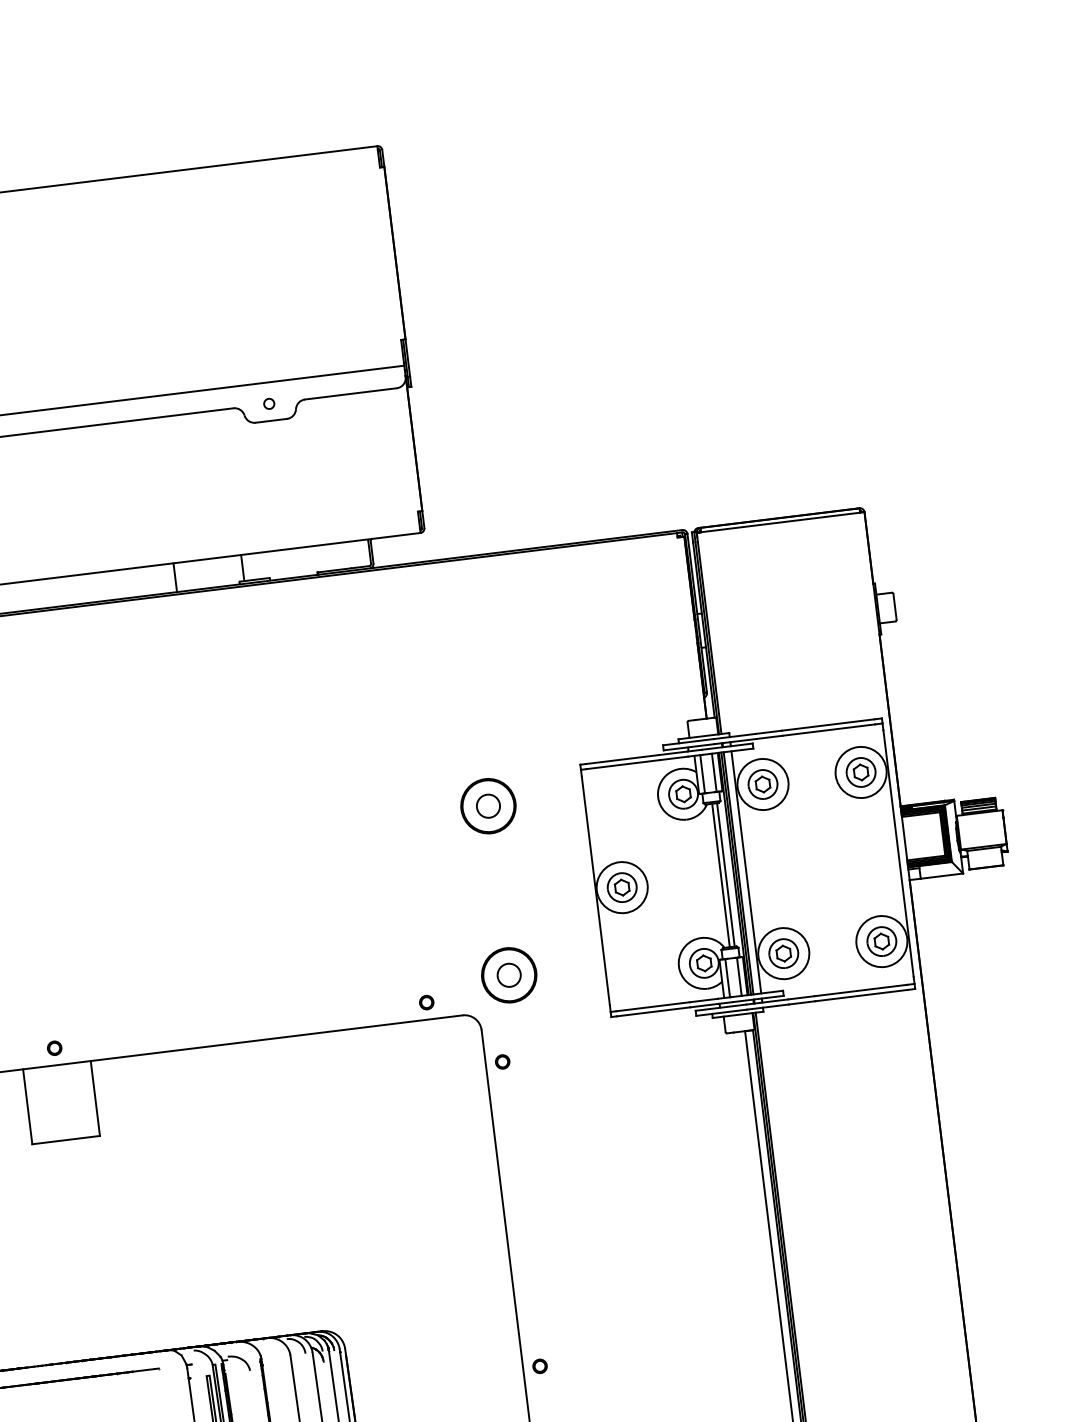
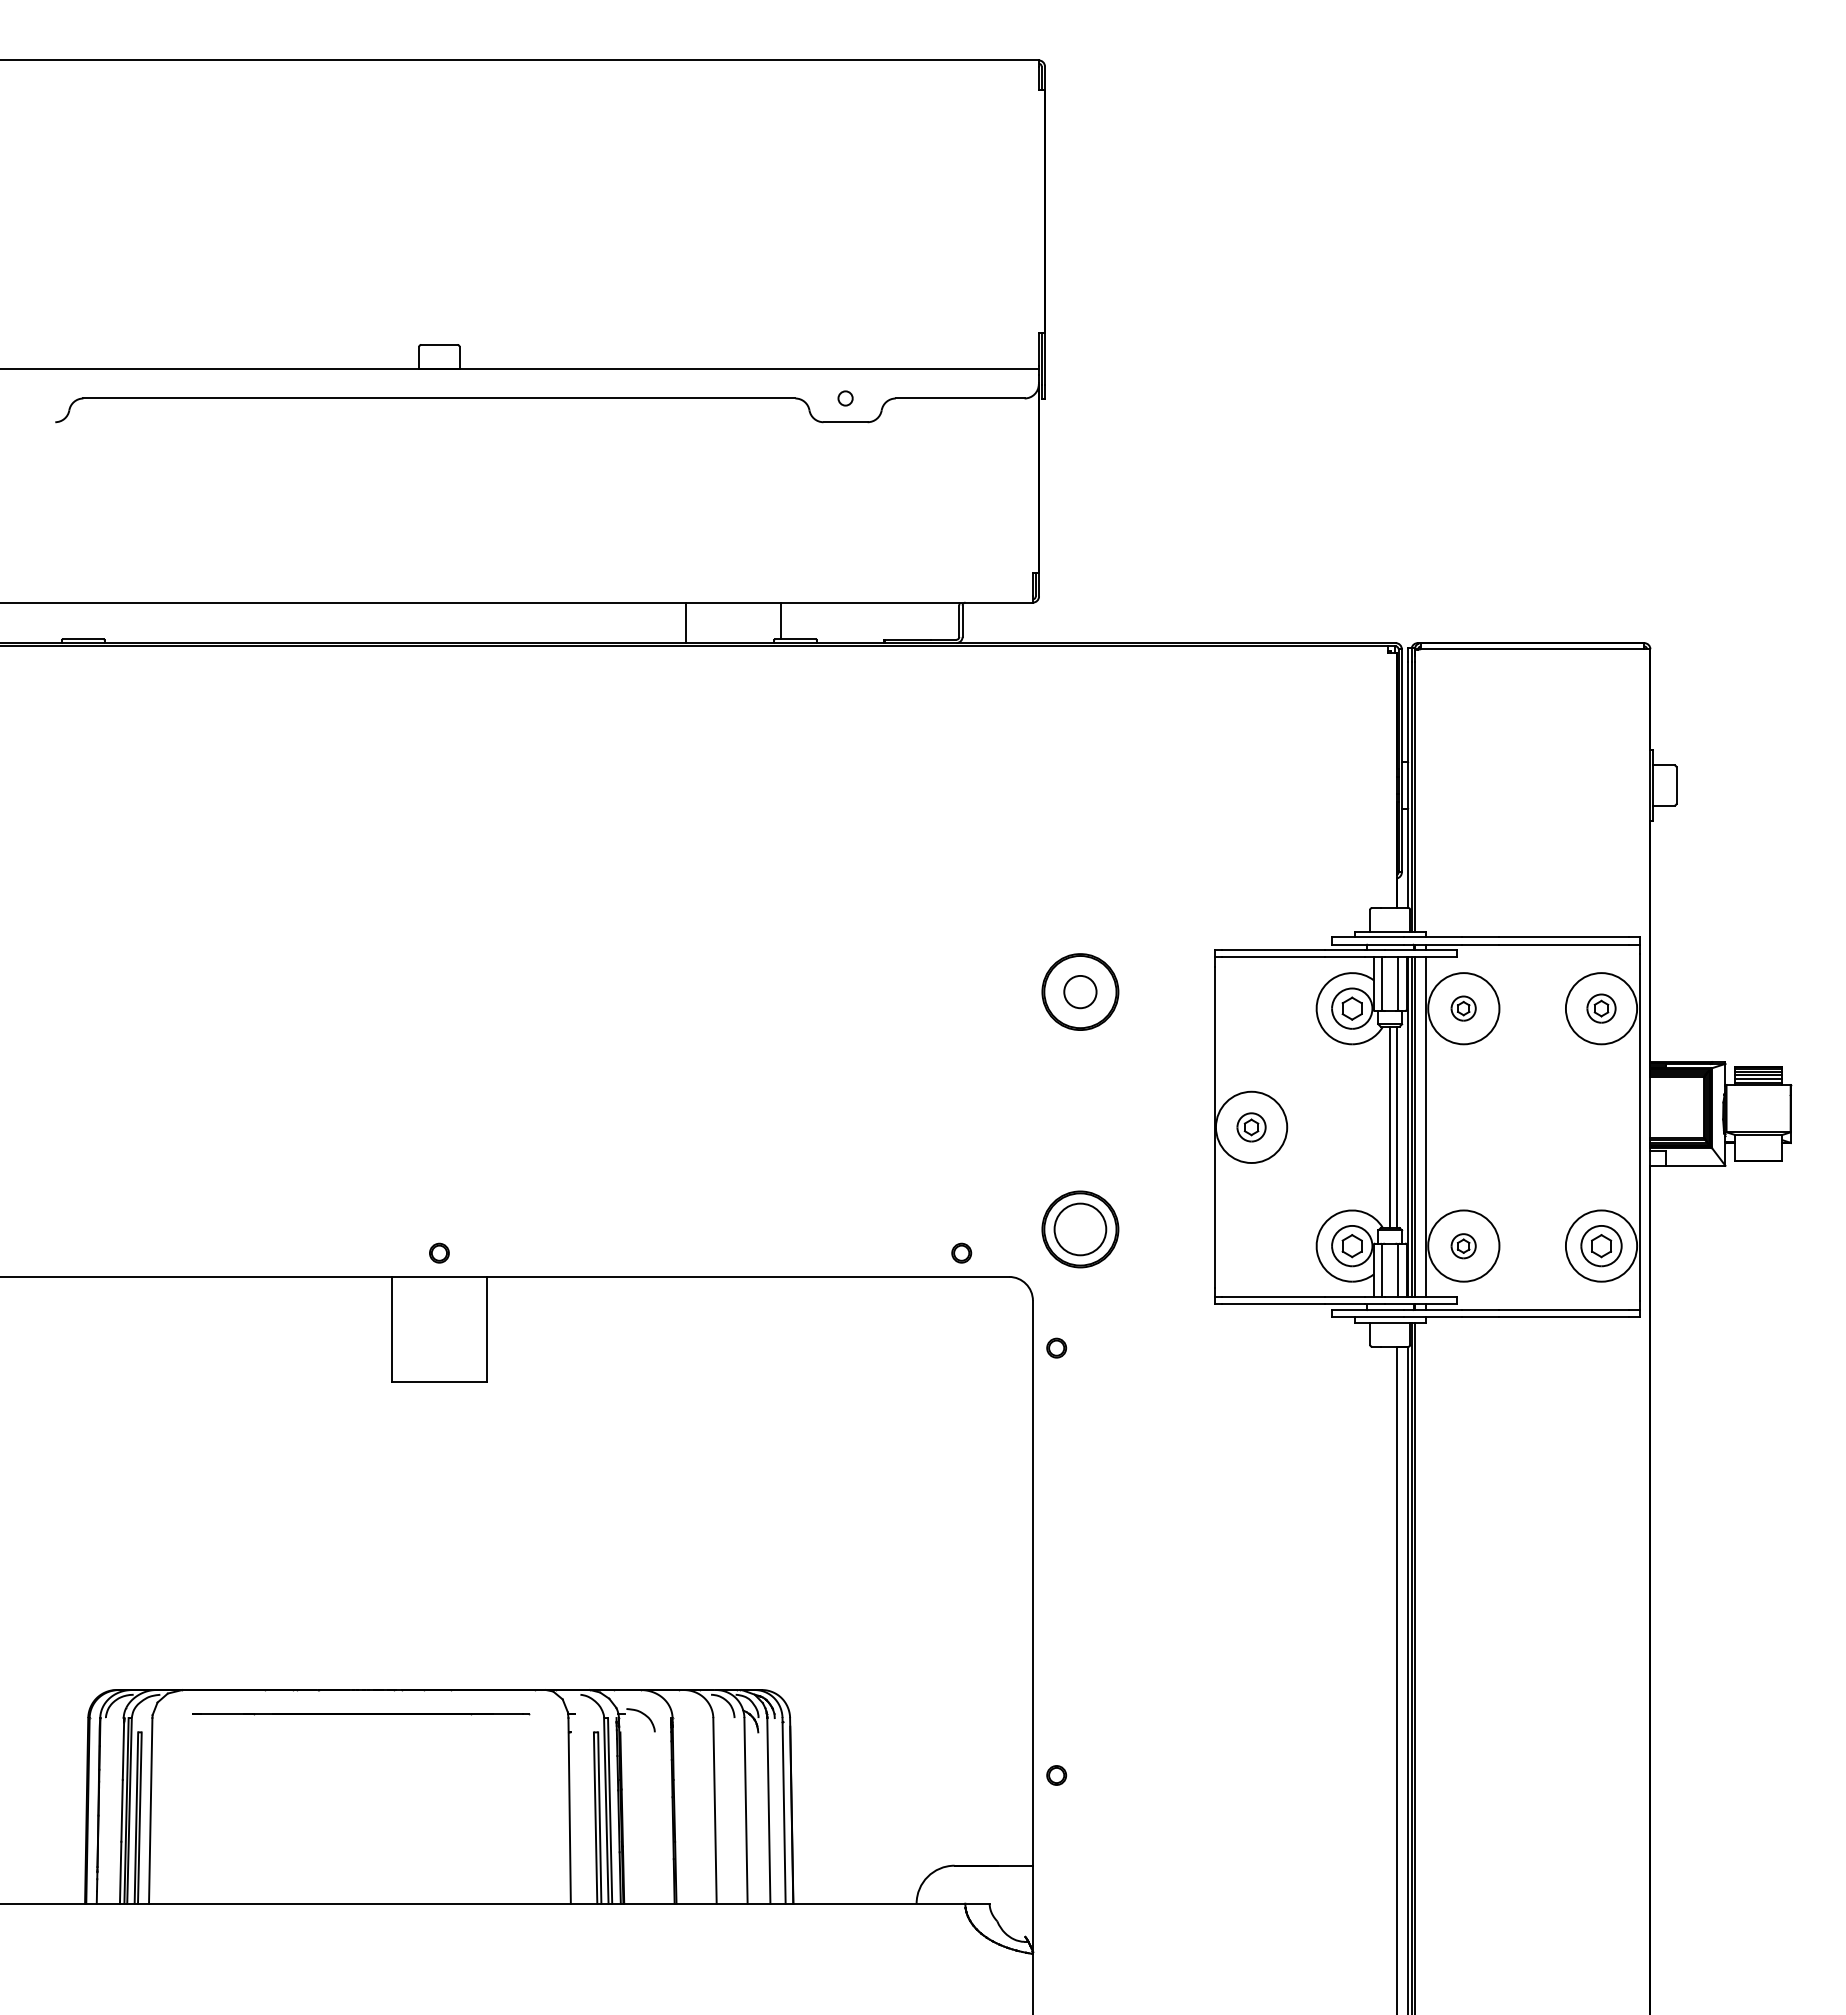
part: (861, 772) -> (1601, 1008), size x0.7
part: (762, 784) -> (1463, 1008), size x0.6
part: (622, 887) -> (1251, 1127), size x0.7
part: (783, 953) -> (1463, 1246), size x0.6
circle: (509, 975) -> (1080, 1229), size x1.6

